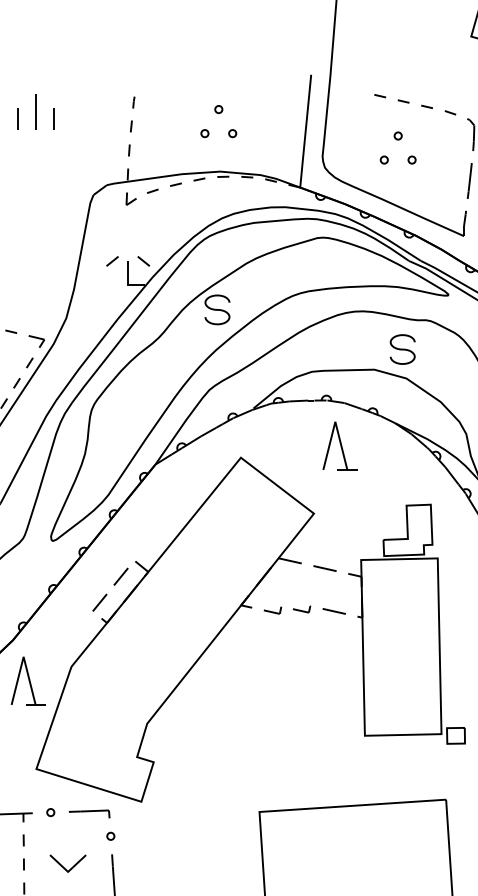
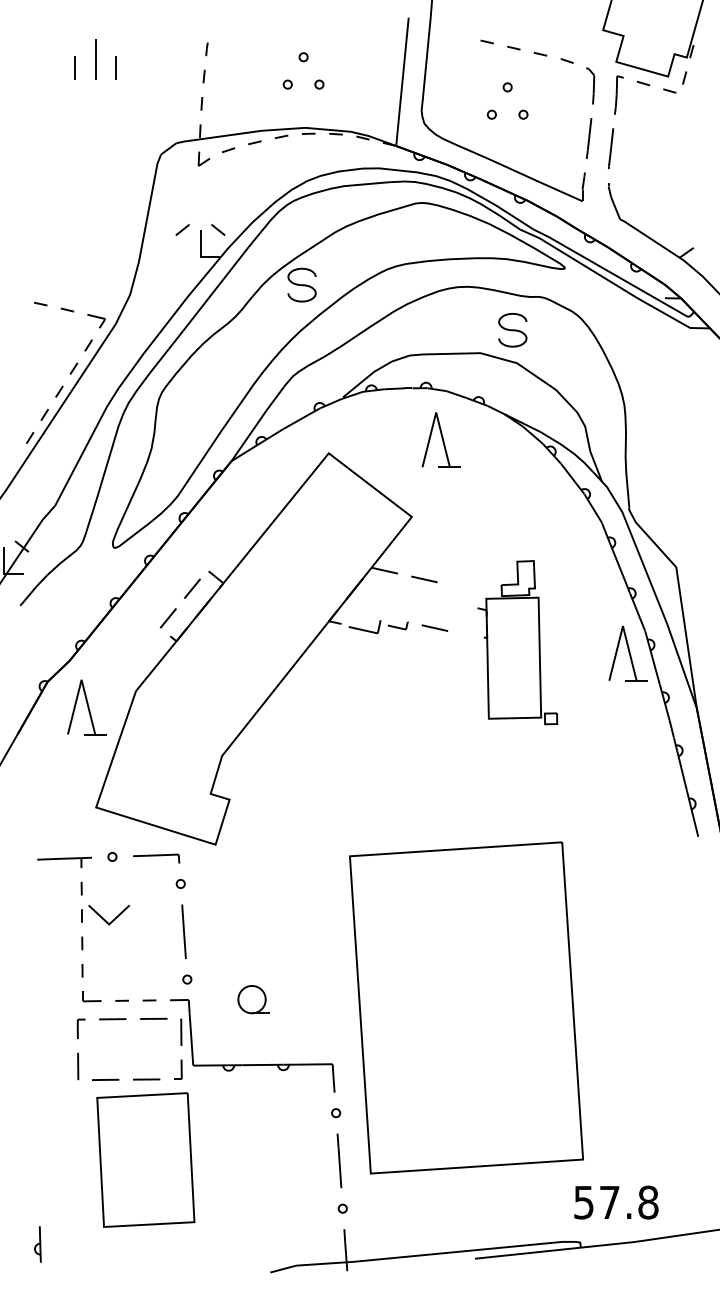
part: (272, 609) -> (364, 626), size x1.6
part: (406, 624) -> (517, 642), size x0.6
part: (67, 863) -> (108, 914), moved

